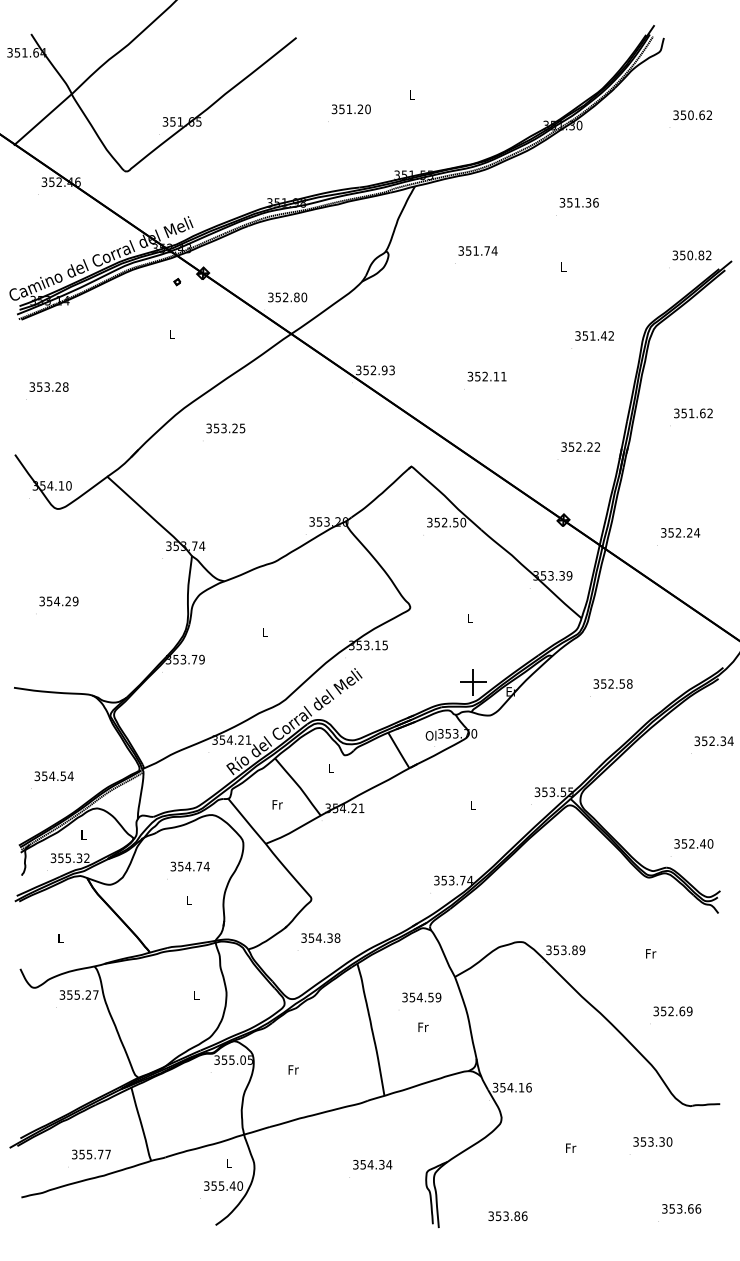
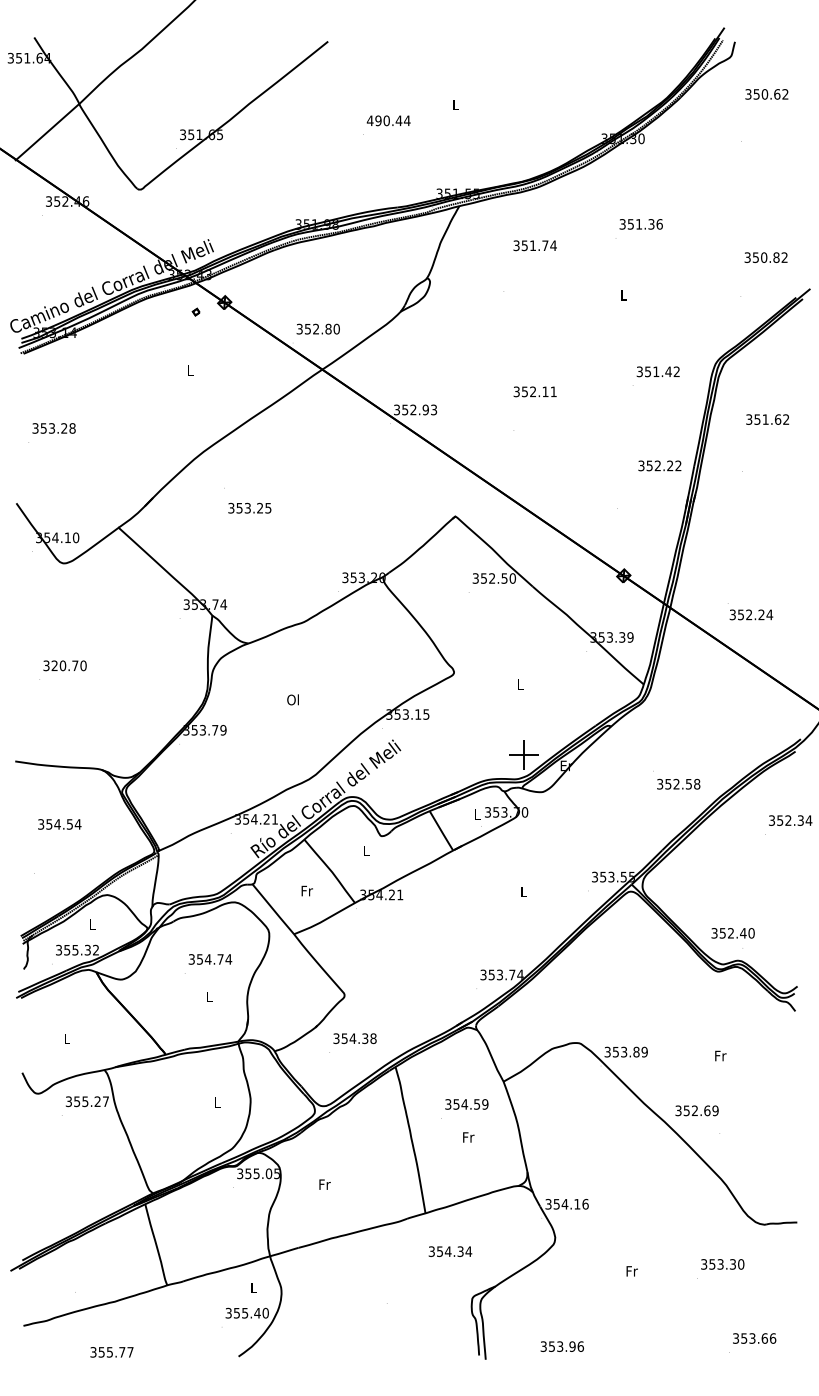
text: (351, 109) -> (388, 120), 351.20 -> 490.44
text: (692, 115) -> (766, 94), moved
text: (477, 250) -> (534, 245), moved
text: (691, 255) -> (765, 257), moved
text: (486, 376) -> (534, 391), moved
text: (693, 413) -> (767, 419), moved
text: (225, 427) -> (249, 507), moved
text: (580, 446) -> (659, 465), moved
text: (680, 532) -> (751, 614), moved
text: (62, 601) -> (68, 665), 354.29 -> 320.70
text: (264, 631) -> (292, 699), L -> Ol
text: (612, 683) -> (678, 783), moved
text: (430, 735) -> (476, 814), Ol -> L
text: (53, 776) -> (59, 824), moved
text: (693, 844) -> (732, 933), moved
text: (672, 1011) -> (696, 1110), moved
text: (90, 1154) -> (111, 1352), moved
text: (372, 1164) -> (450, 1251), moved
text: (517, 1216) -> (572, 1346), 353.86 -> 353.96

